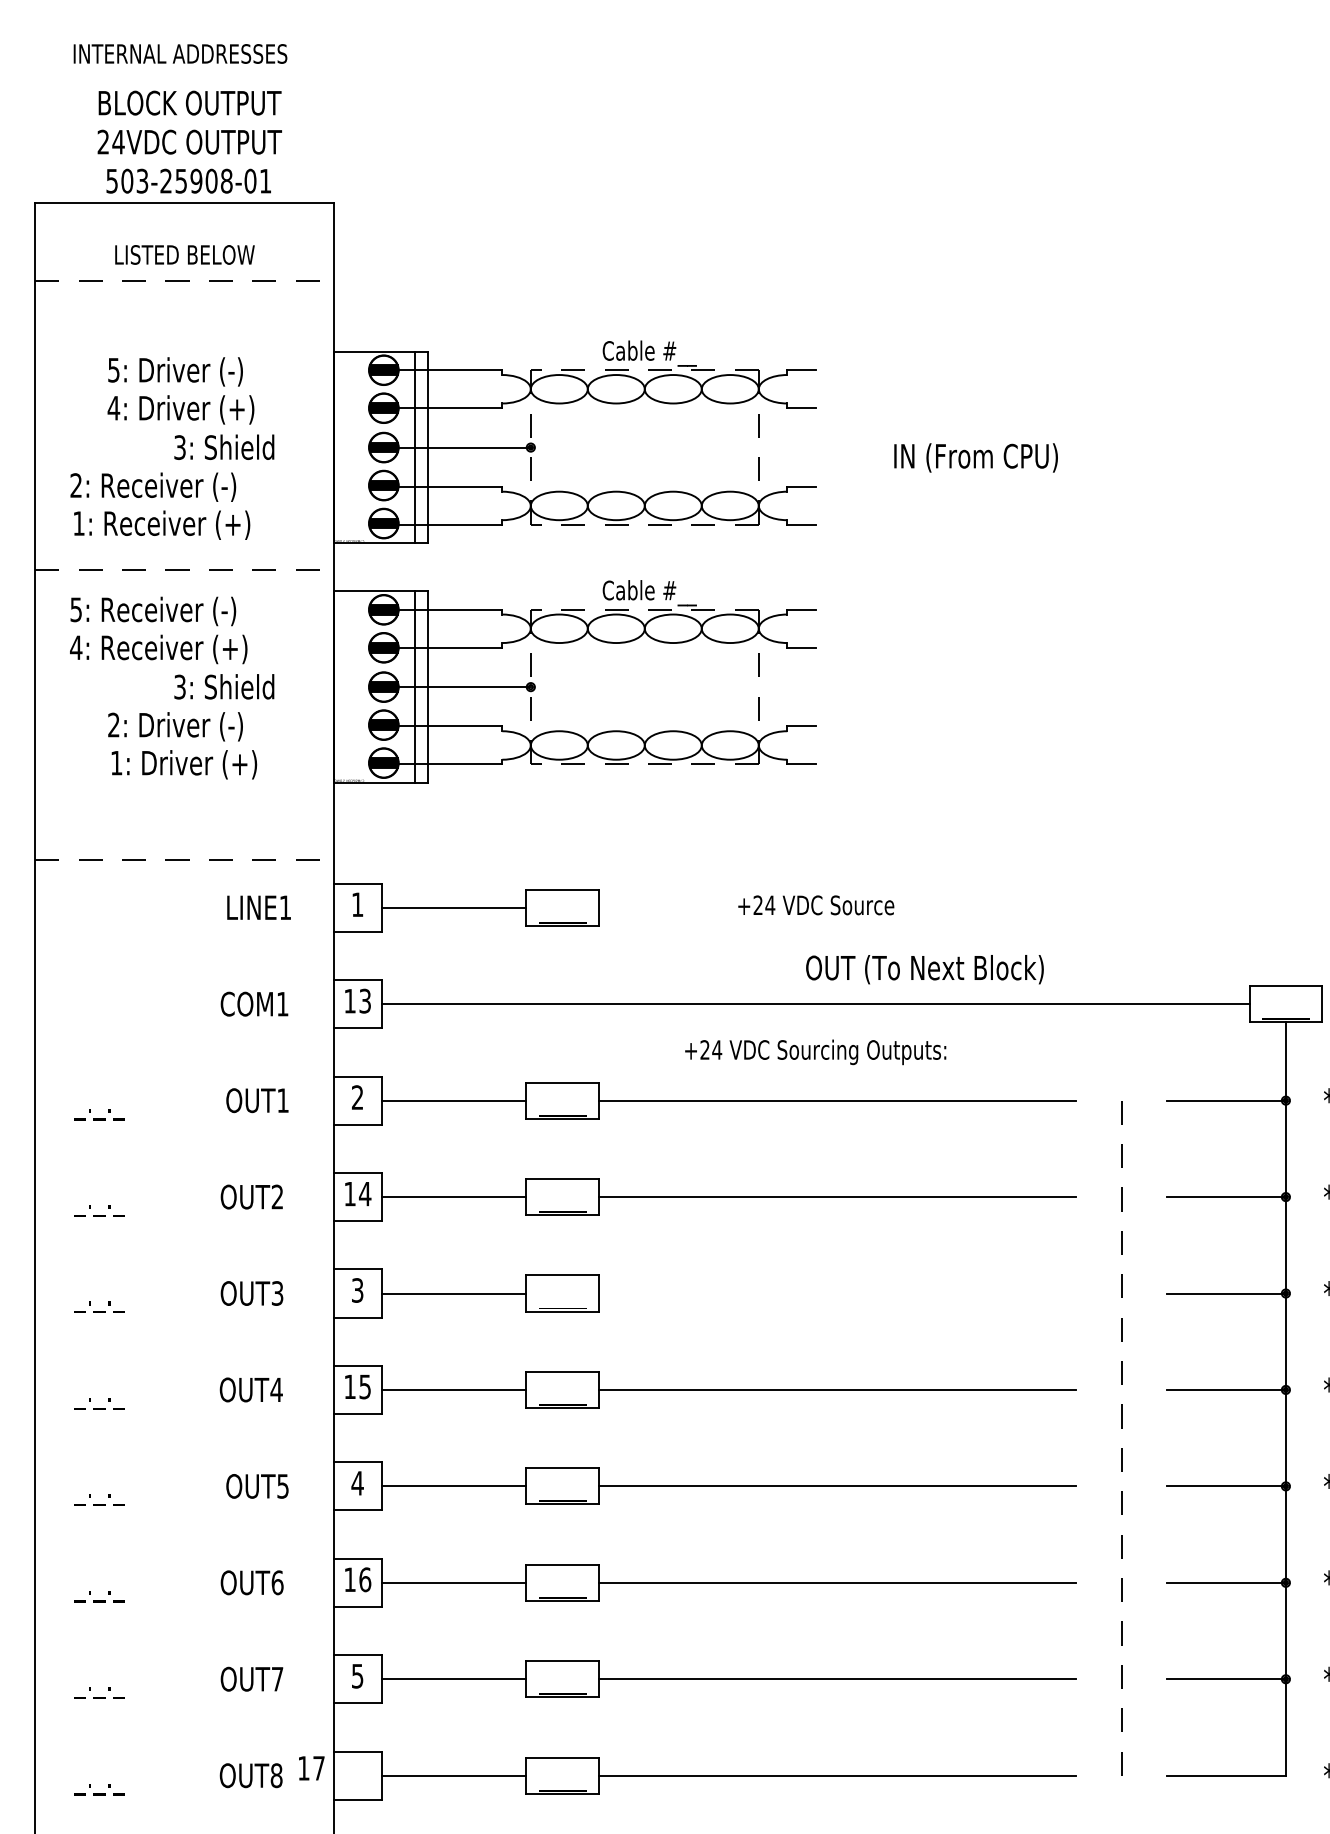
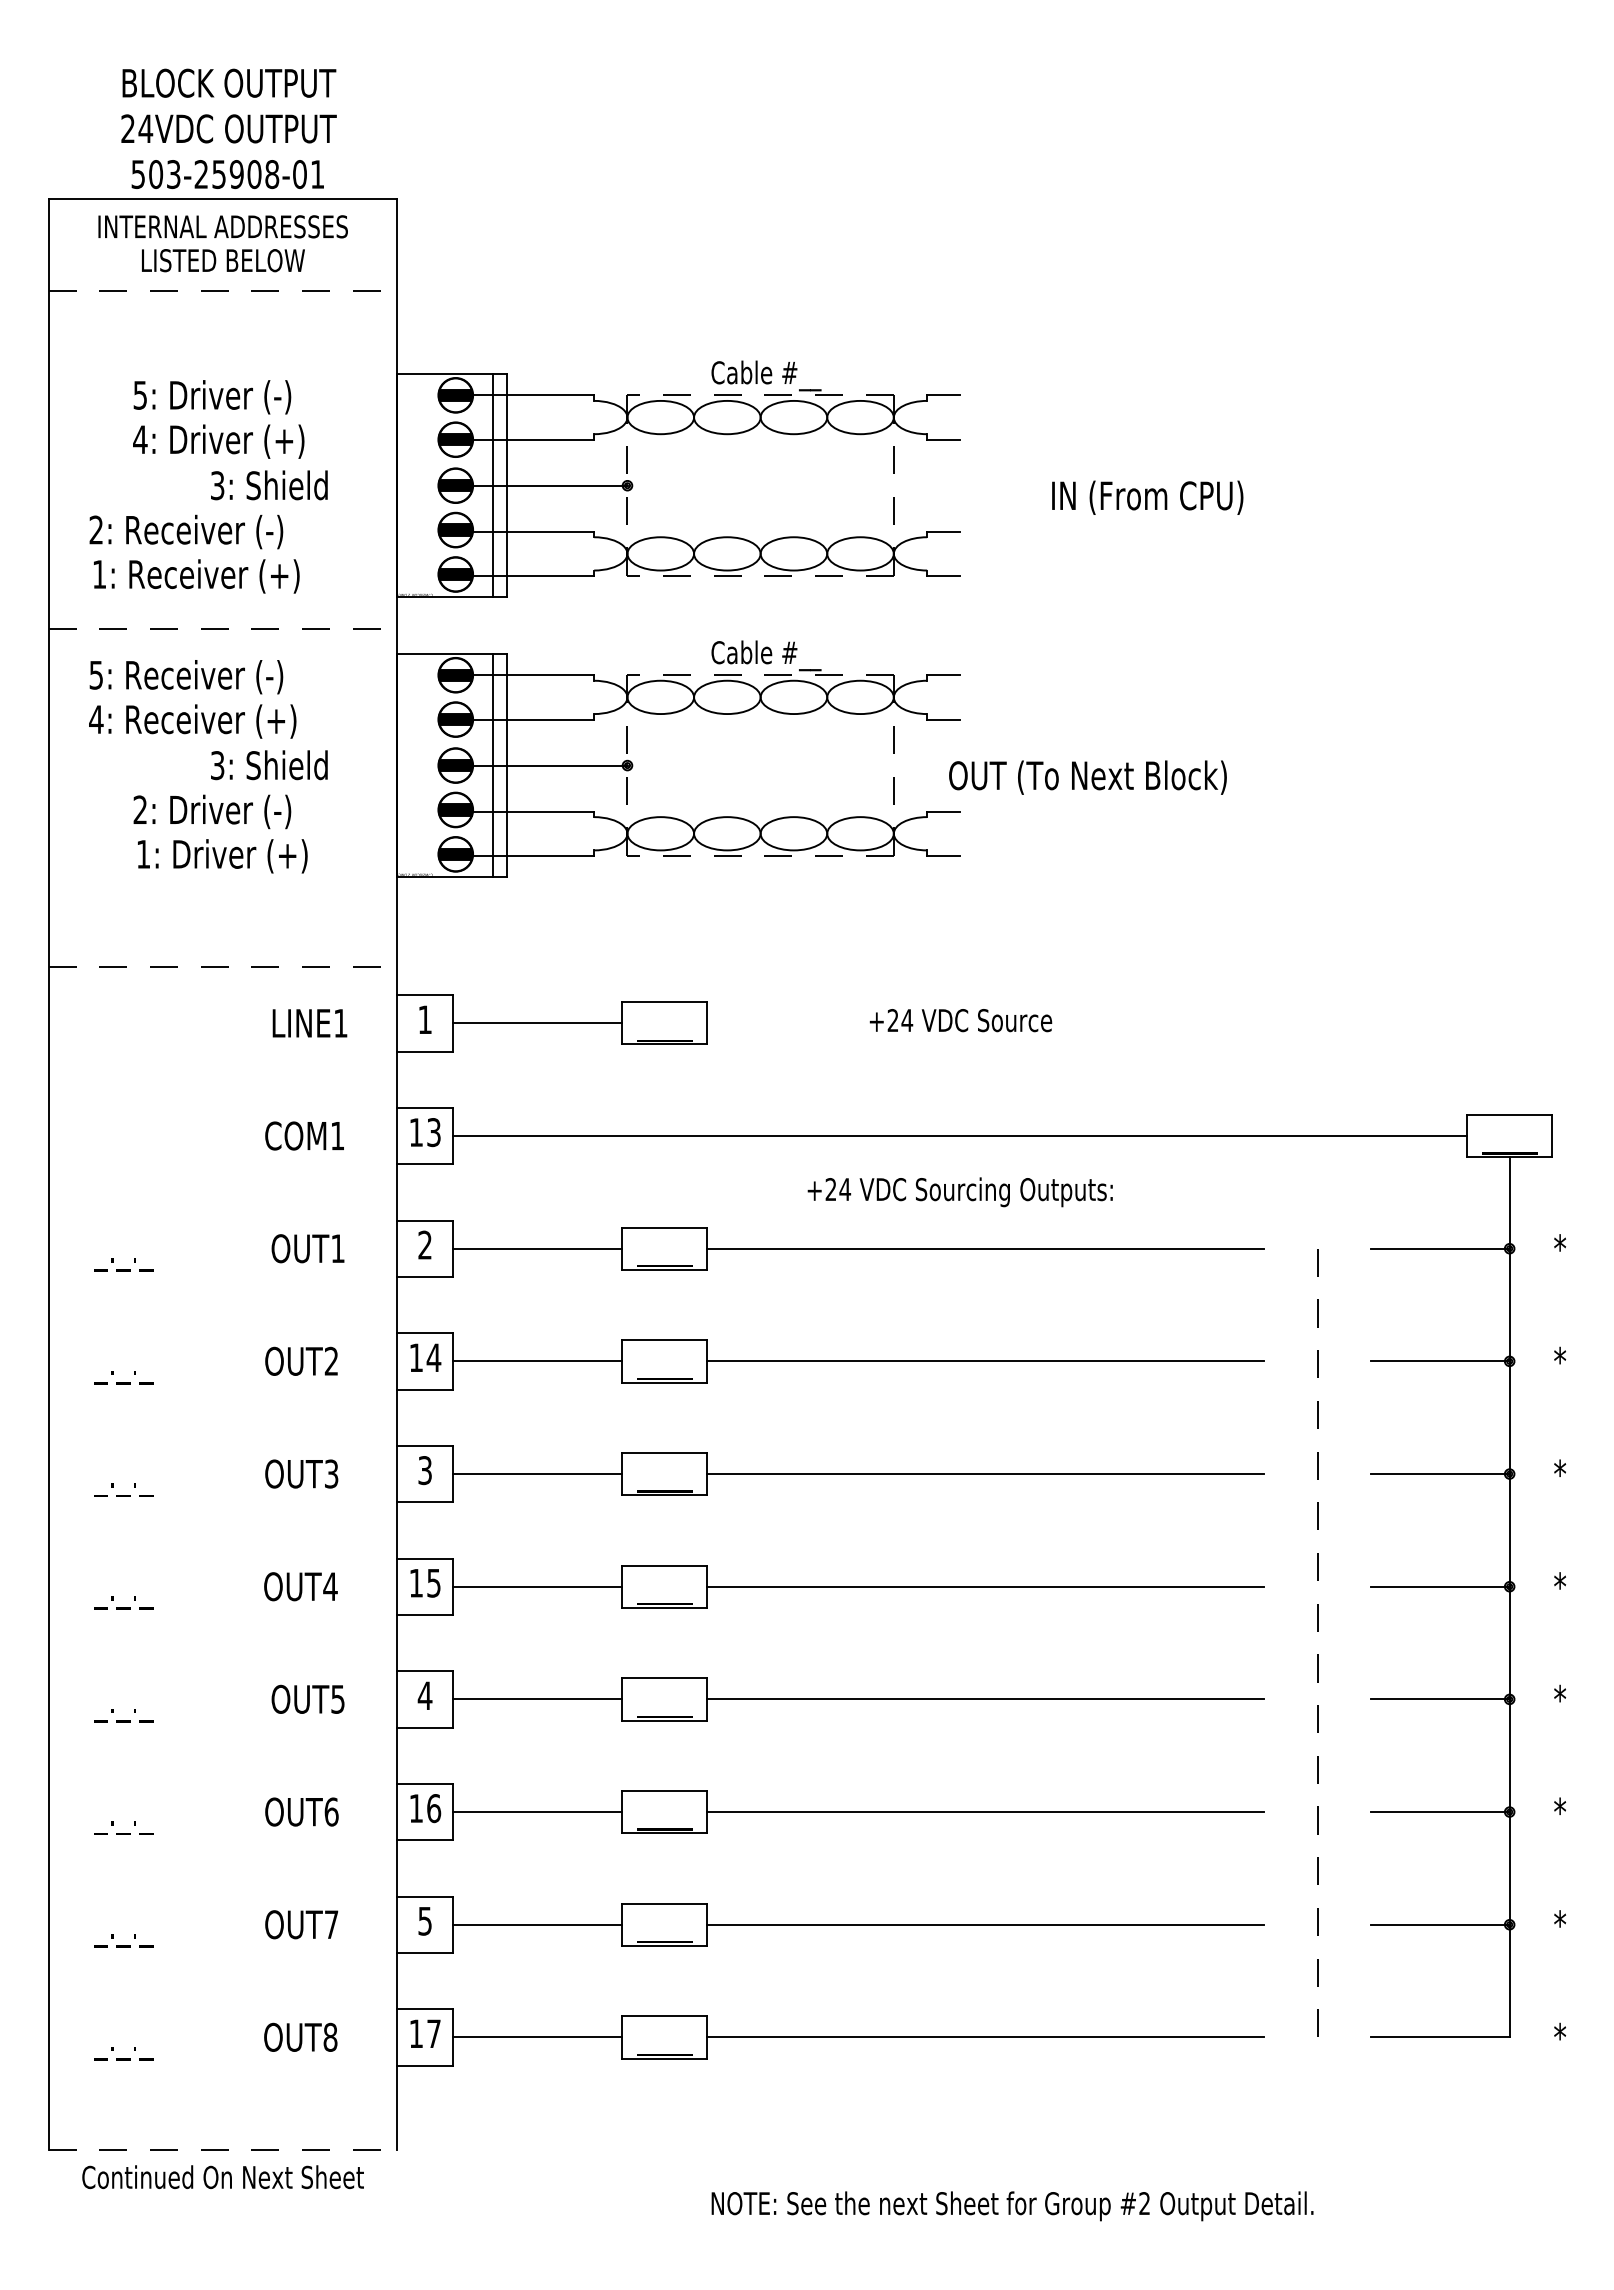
text: (179, 53) -> (222, 226), moved
text: (924, 969) -> (1087, 777), moved
line: (837, 1293) -> (985, 1474), added
text: (311, 1768) -> (425, 2033), moved

